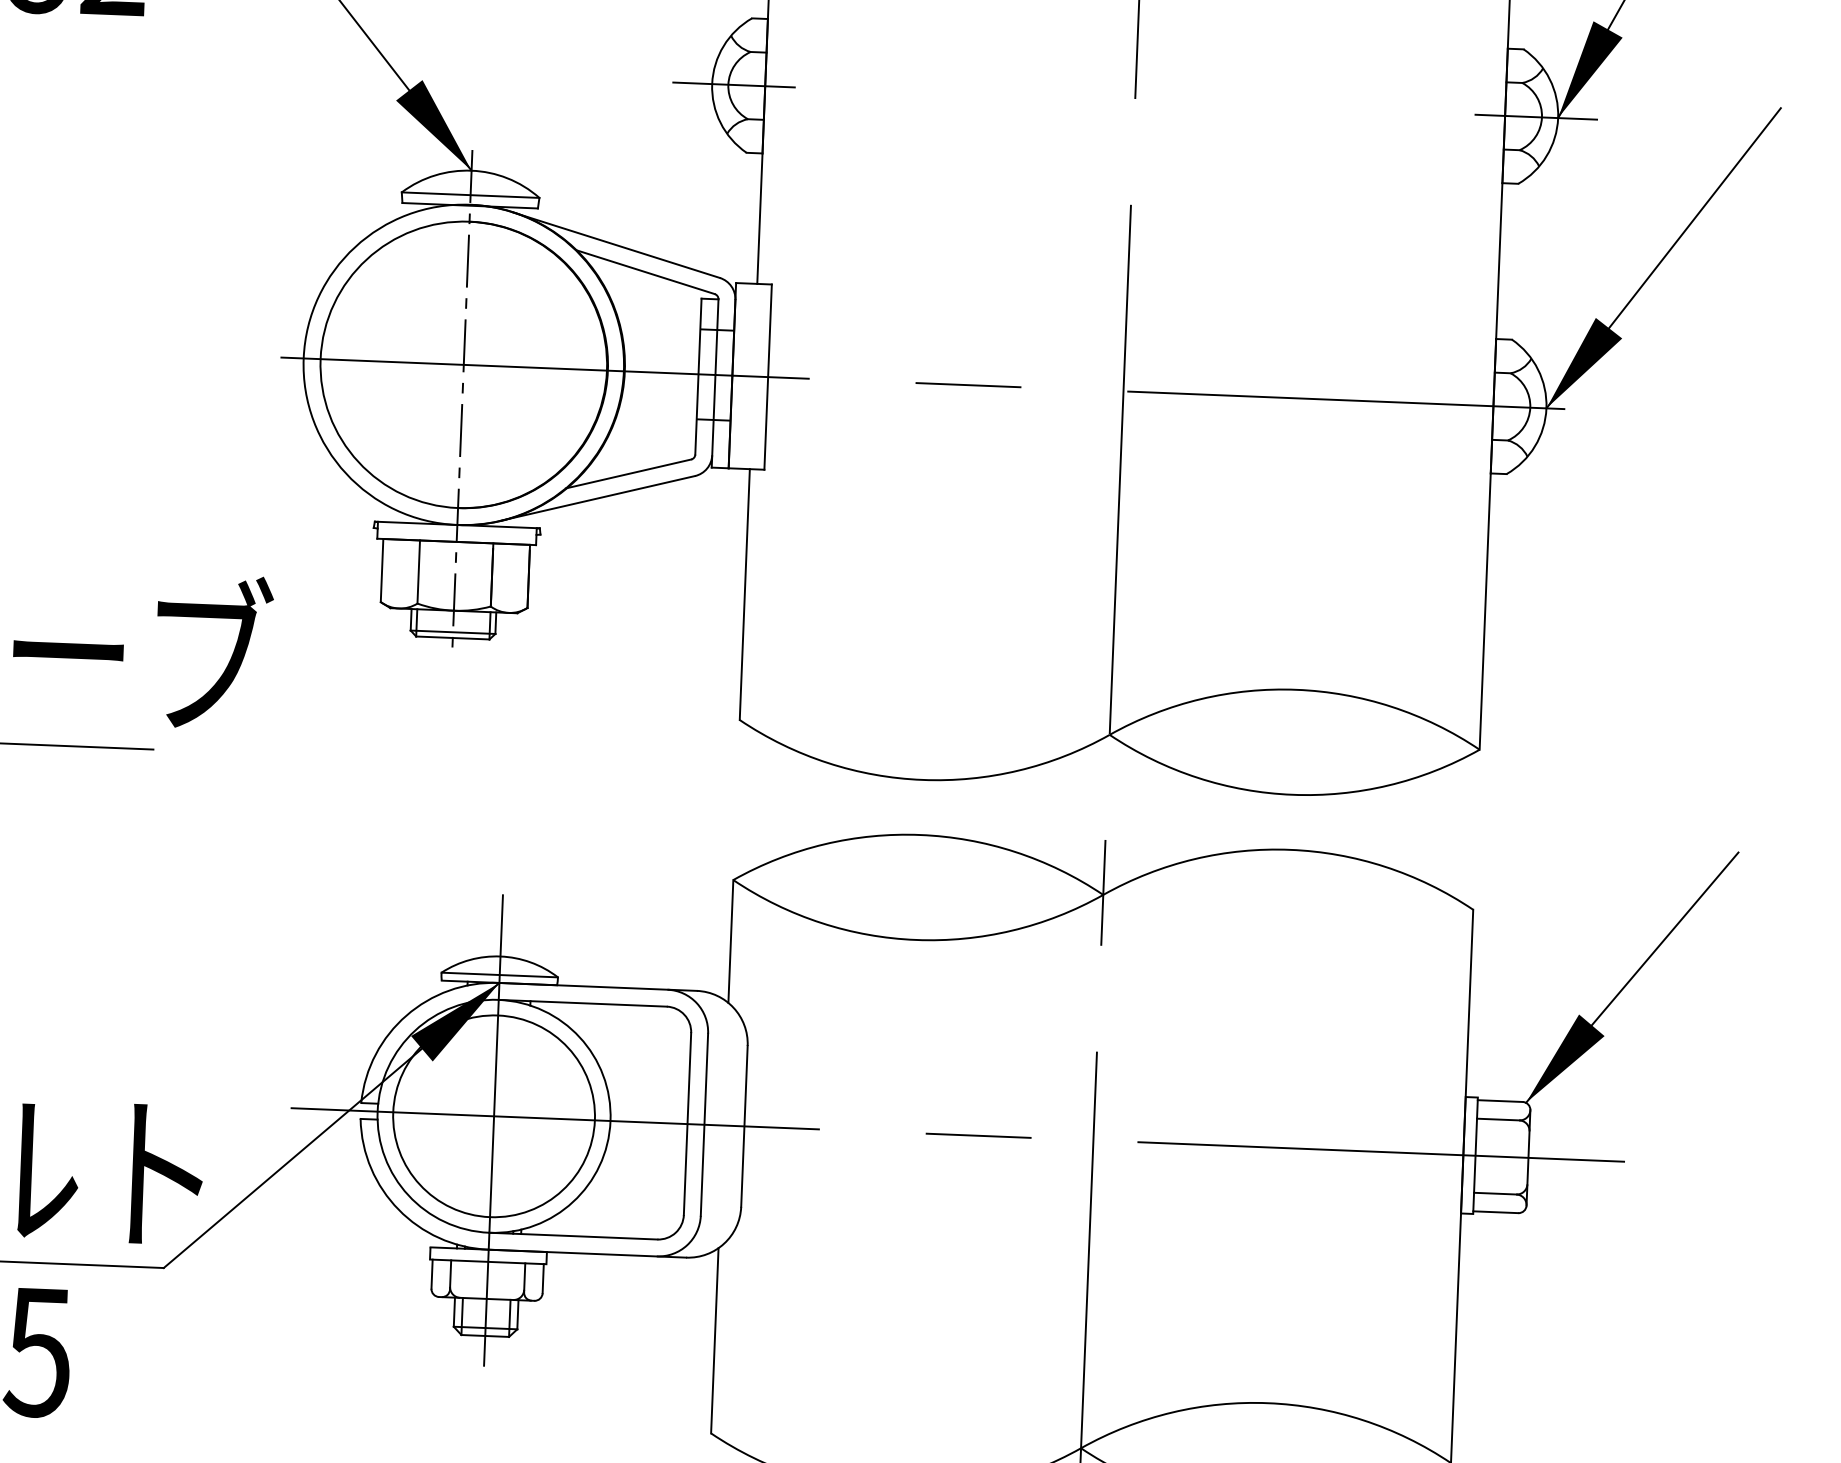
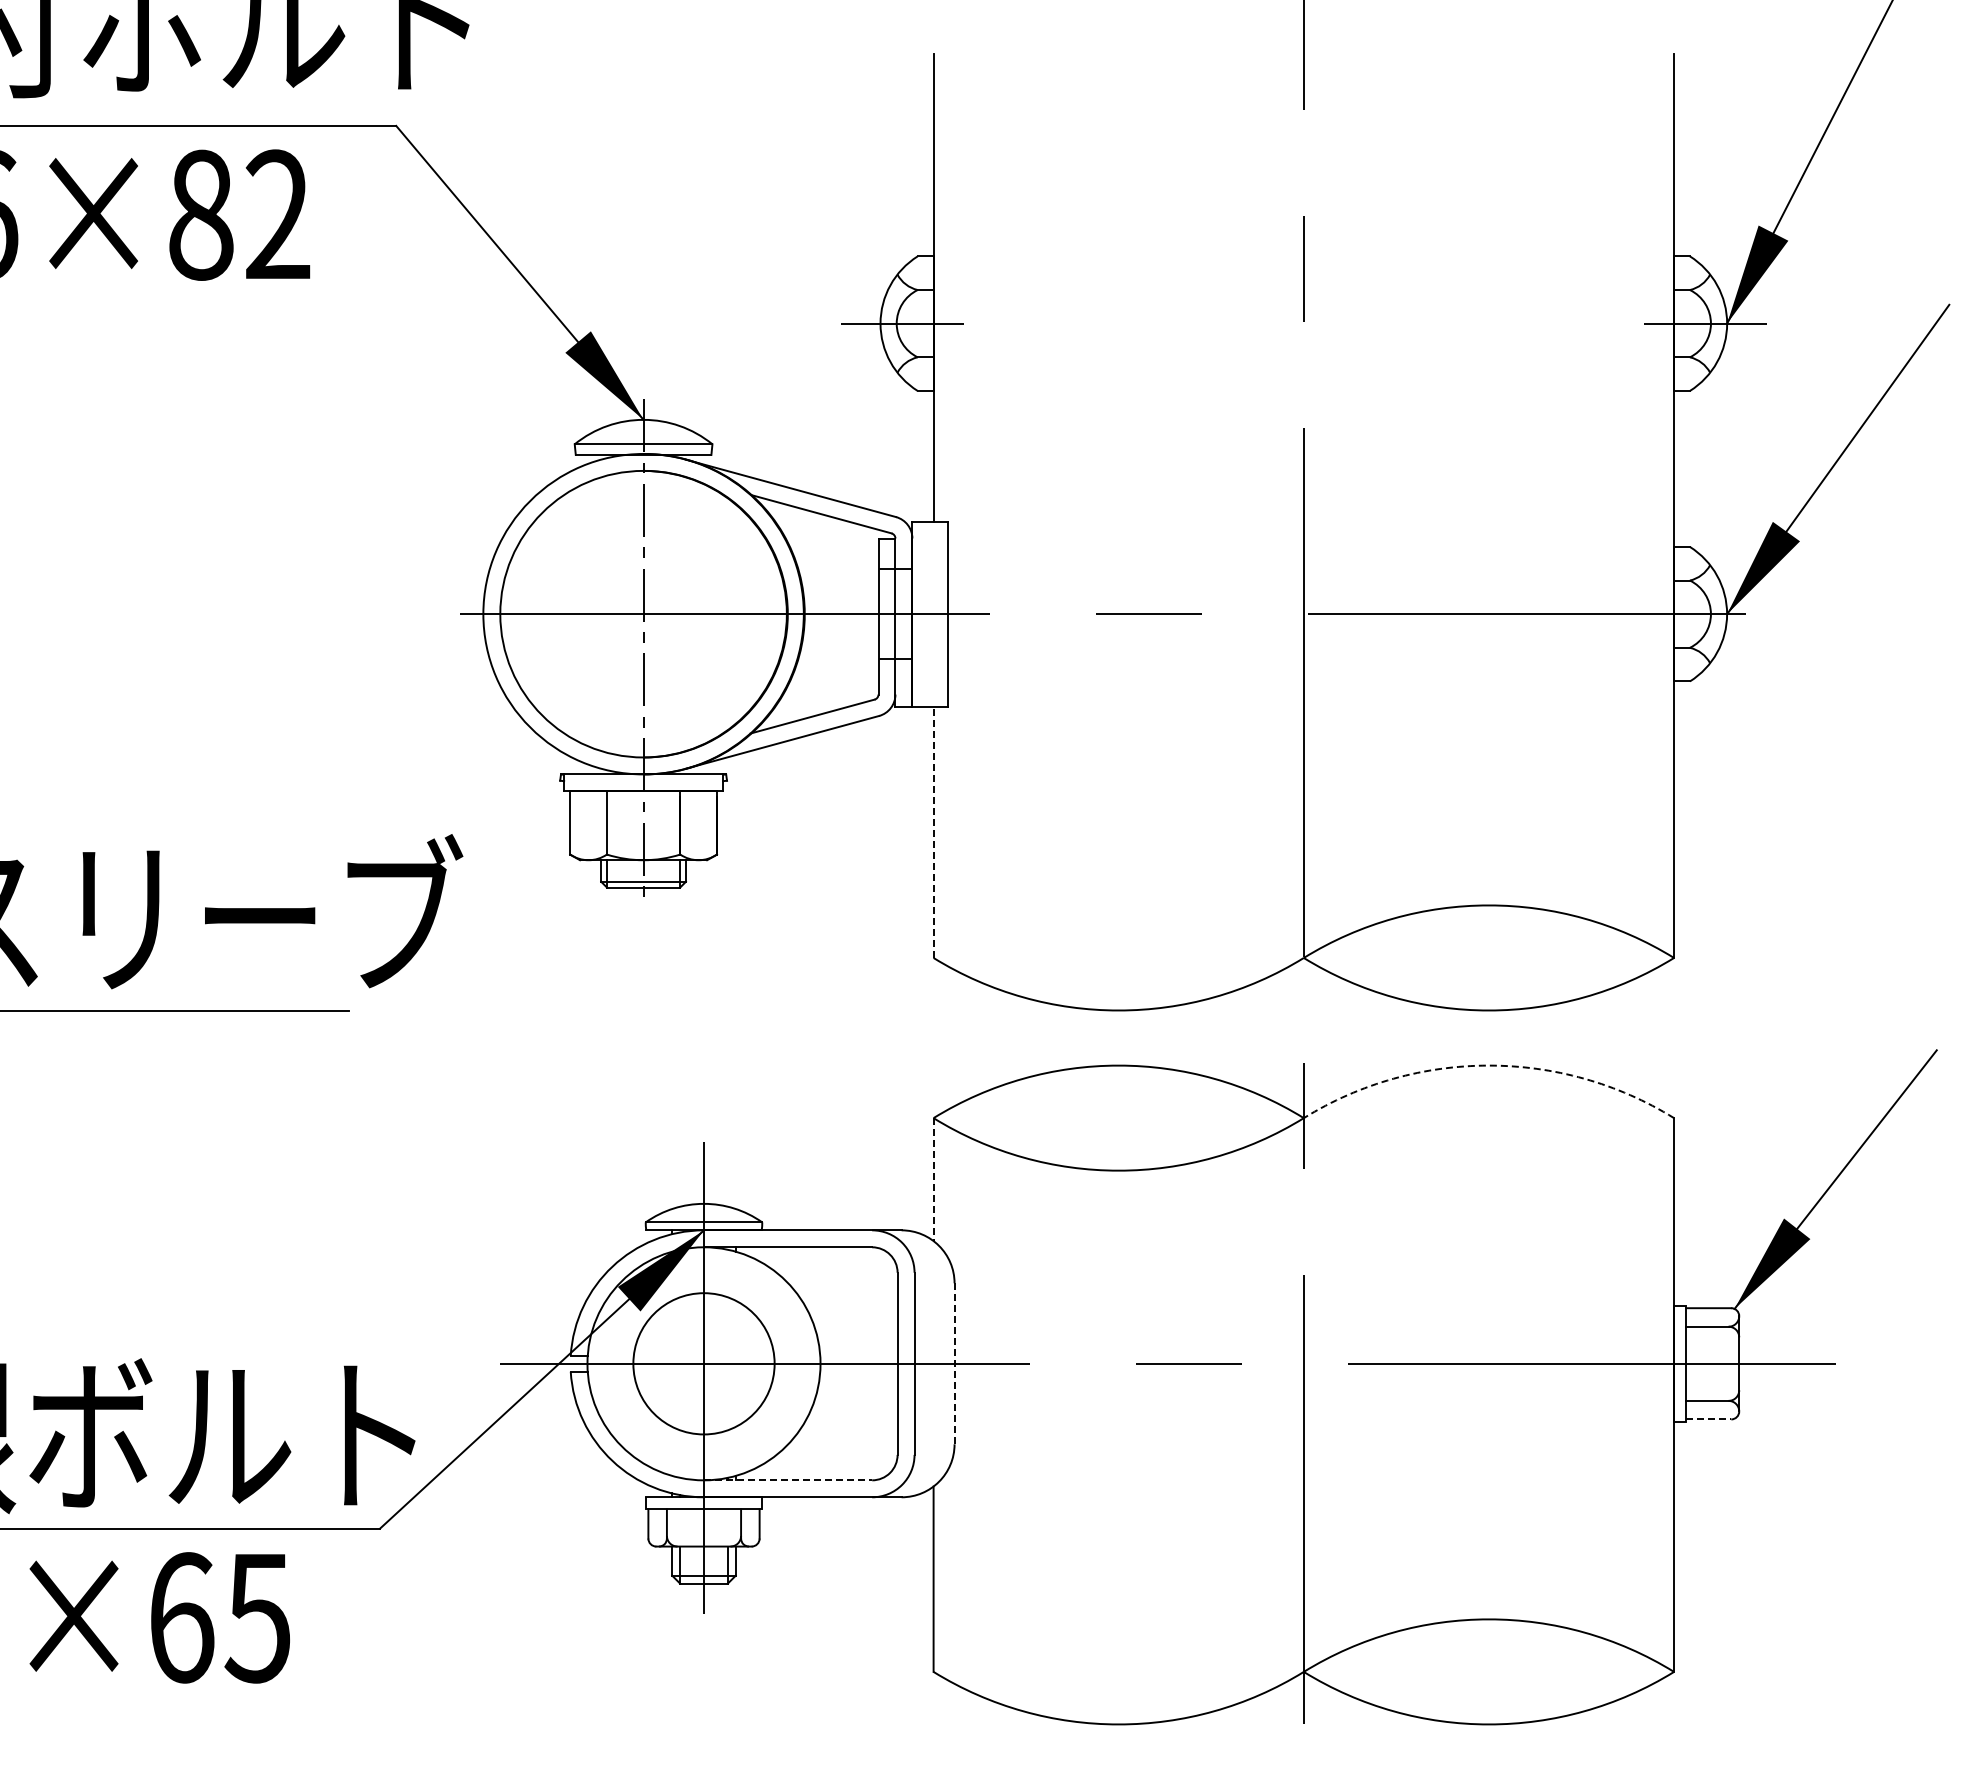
line: (744, 594) -> (933, 832), solid -> dashed
arc: (1289, 849) -> (1488, 1065), solid -> dashed
line: (730, 942) -> (933, 1180), solid -> dashed
circle: (493, 1115) -> (703, 1363), size x0.7
line: (744, 1126) -> (954, 1363), solid -> dashed
line: (1495, 1212) -> (1708, 1419), solid -> dashed
line: (573, 1236) -> (788, 1480), solid -> dashed

